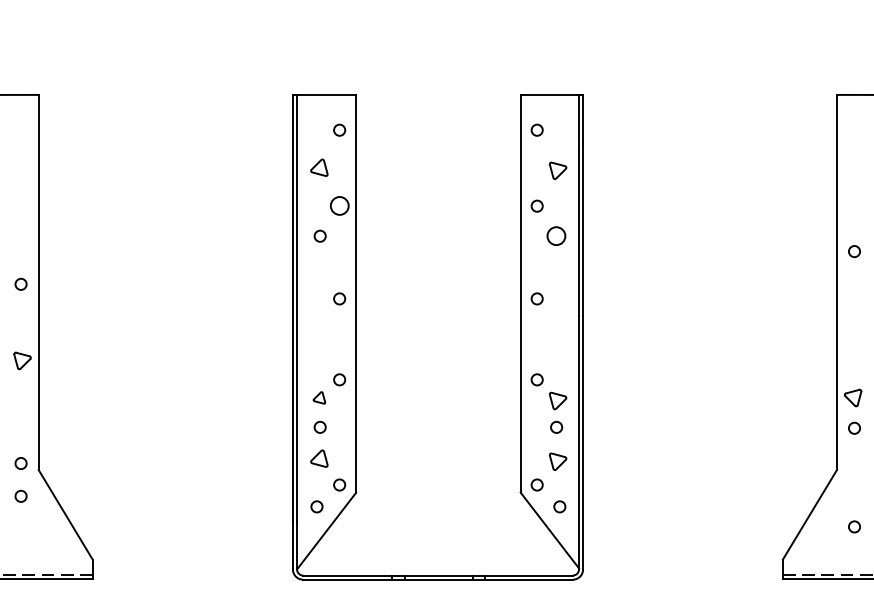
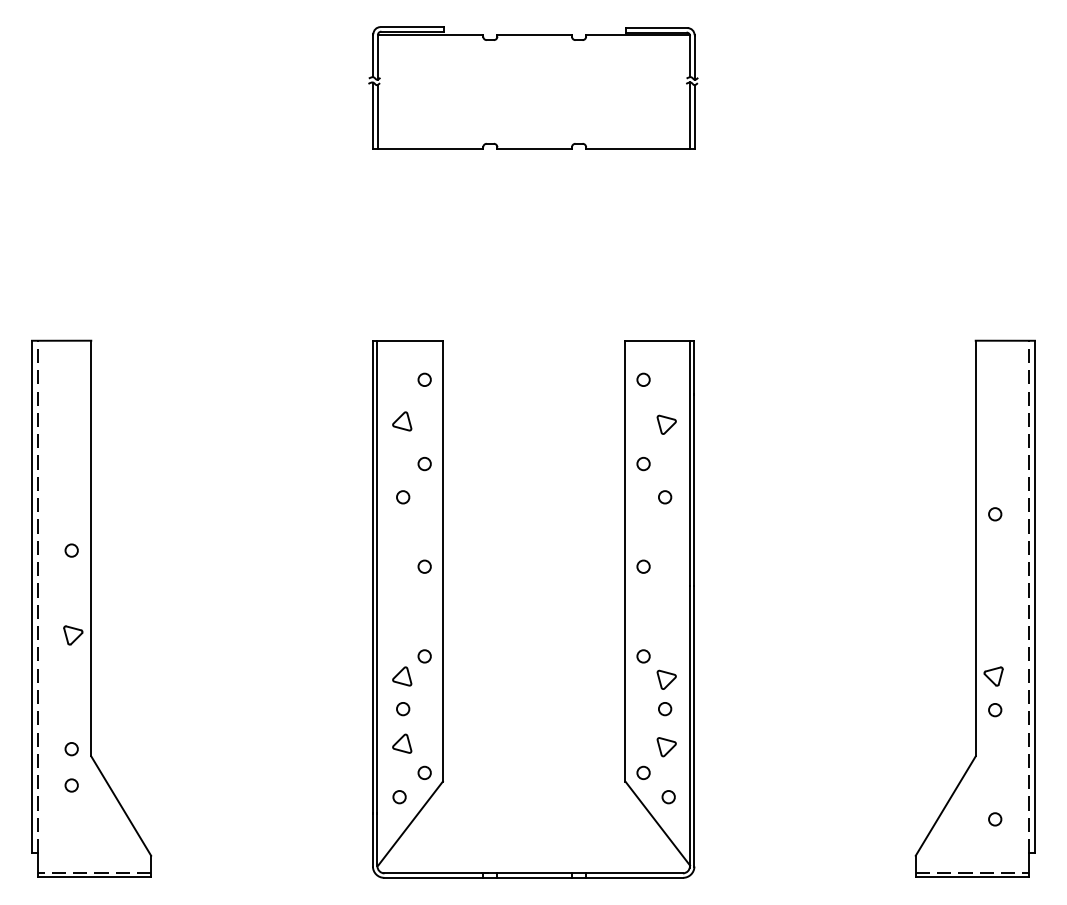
circle: (339, 206) -> (424, 464), size x0.62
circle: (556, 236) -> (665, 497), size x0.62
part: (319, 397) -> (402, 676), size x1.43

